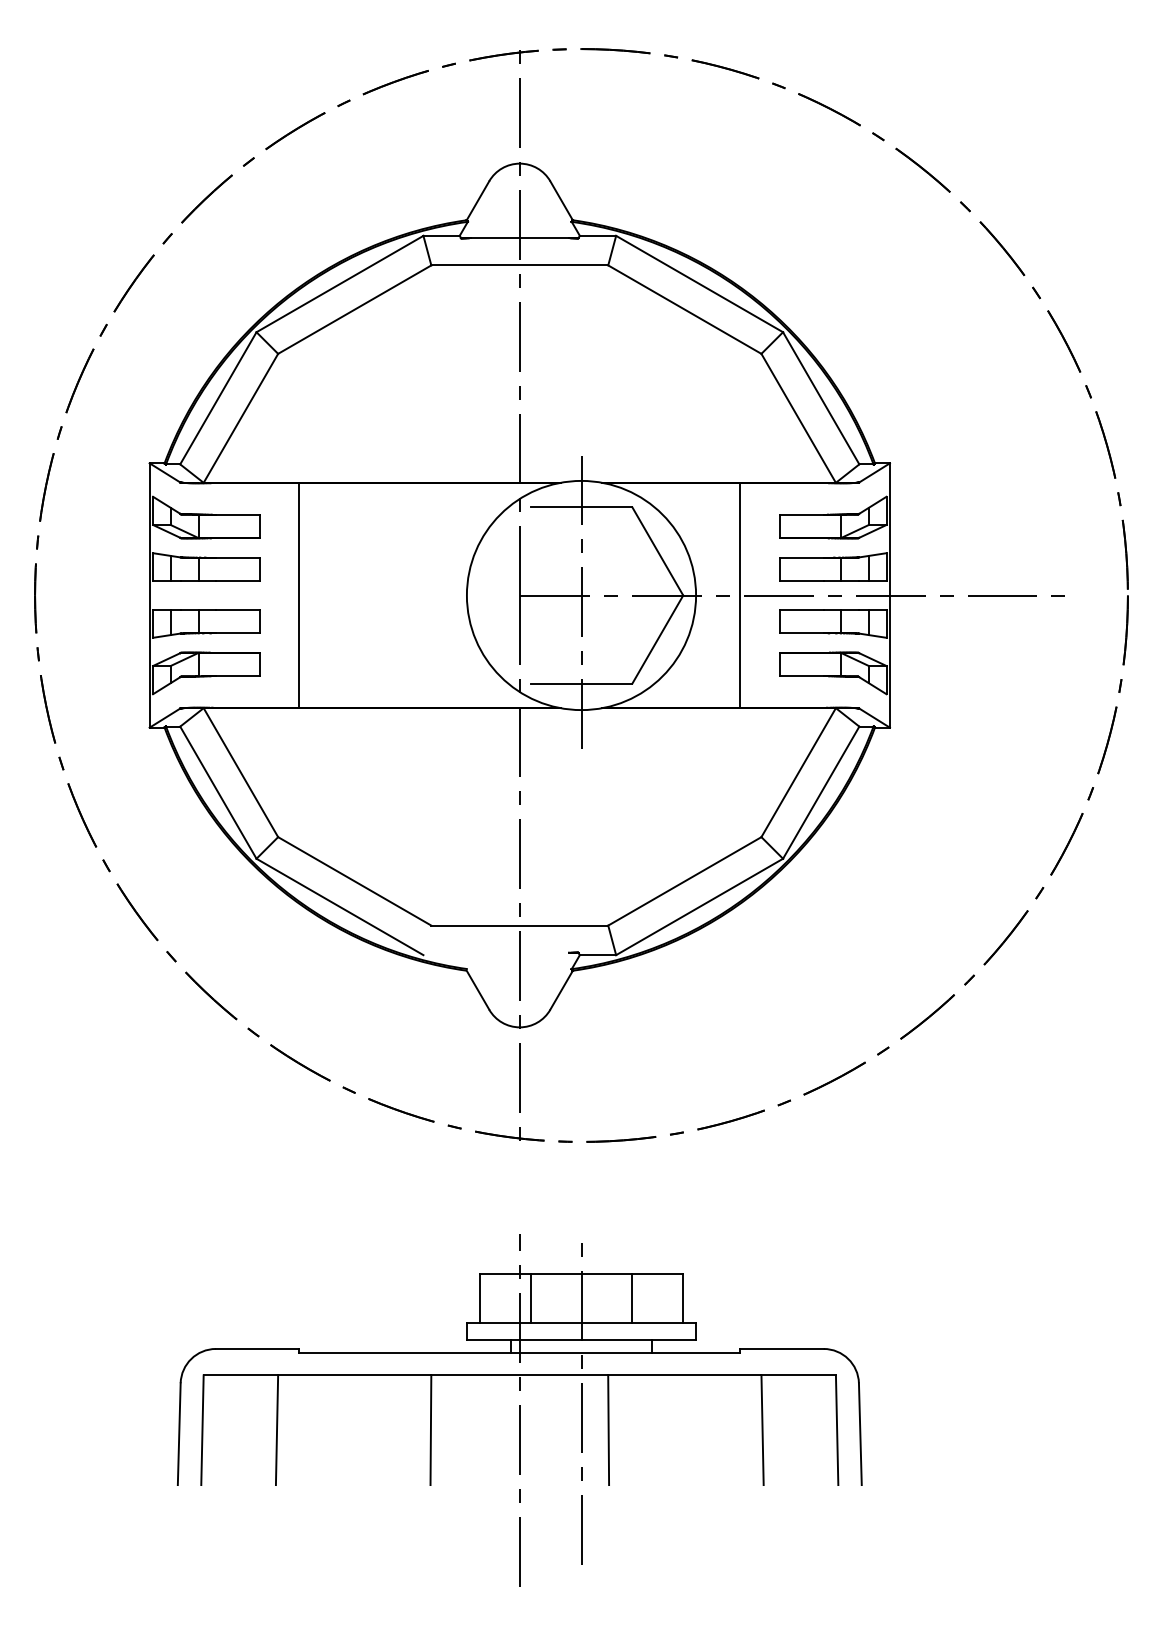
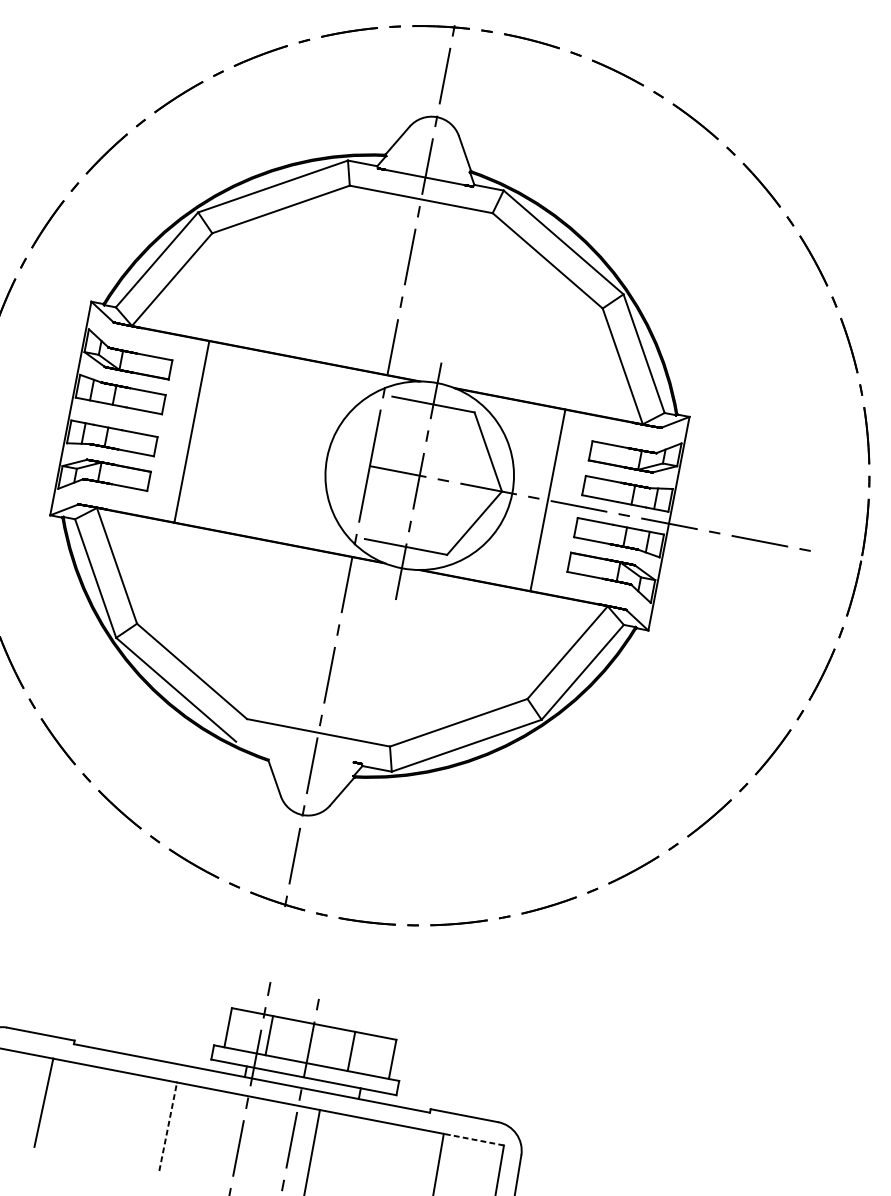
line: (798, 1375) -> (473, 1139), solid -> dashed
line: (430, 1430) -> (167, 1126), solid -> dashed

